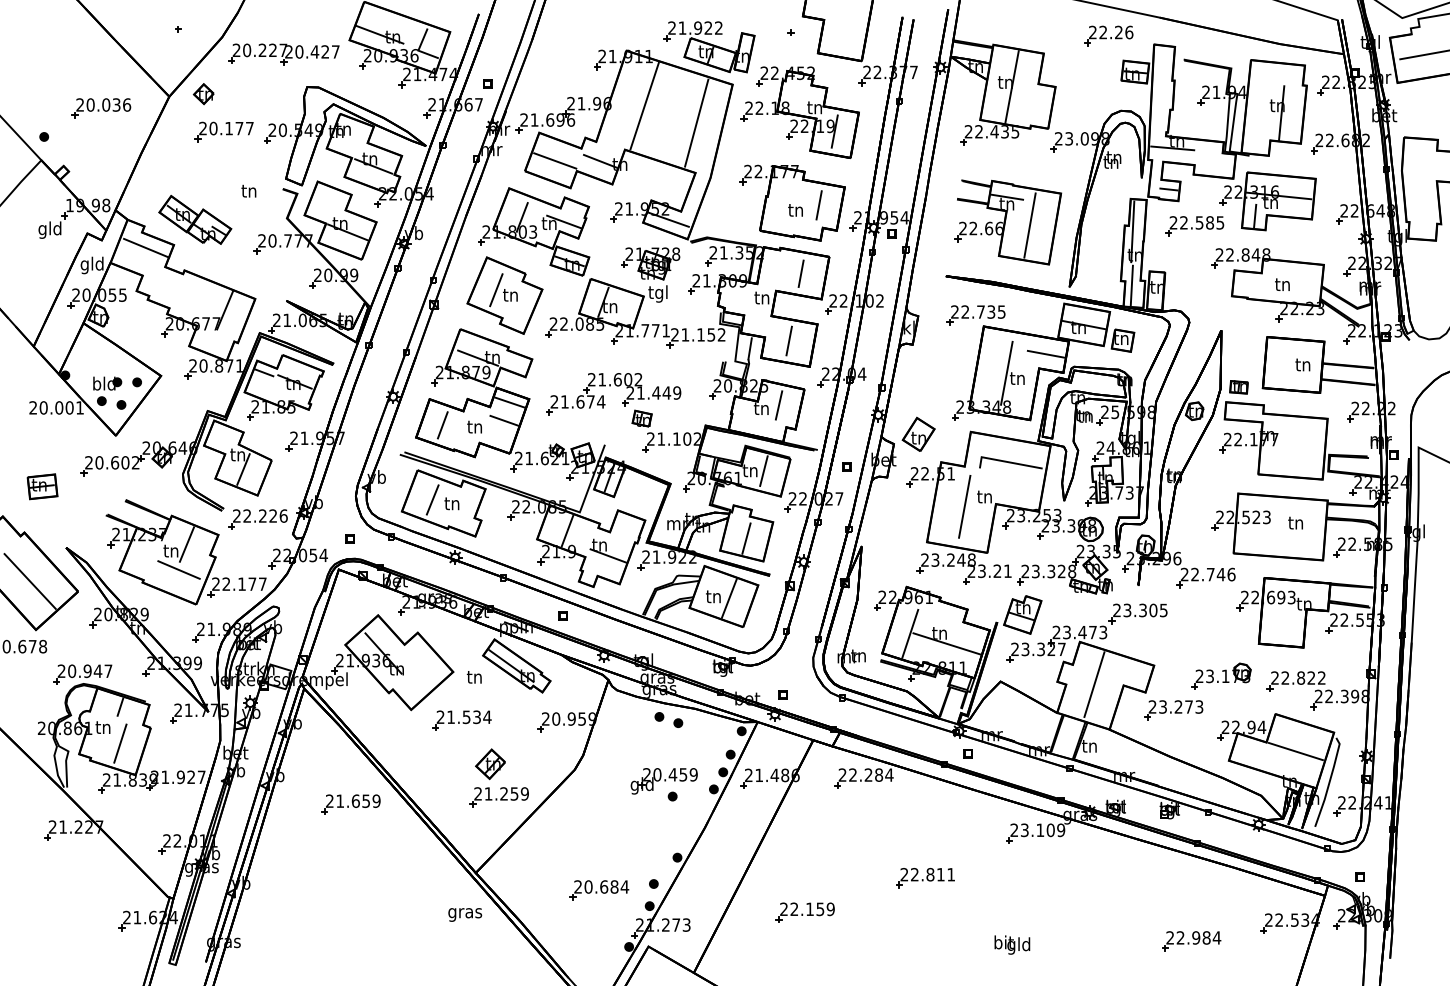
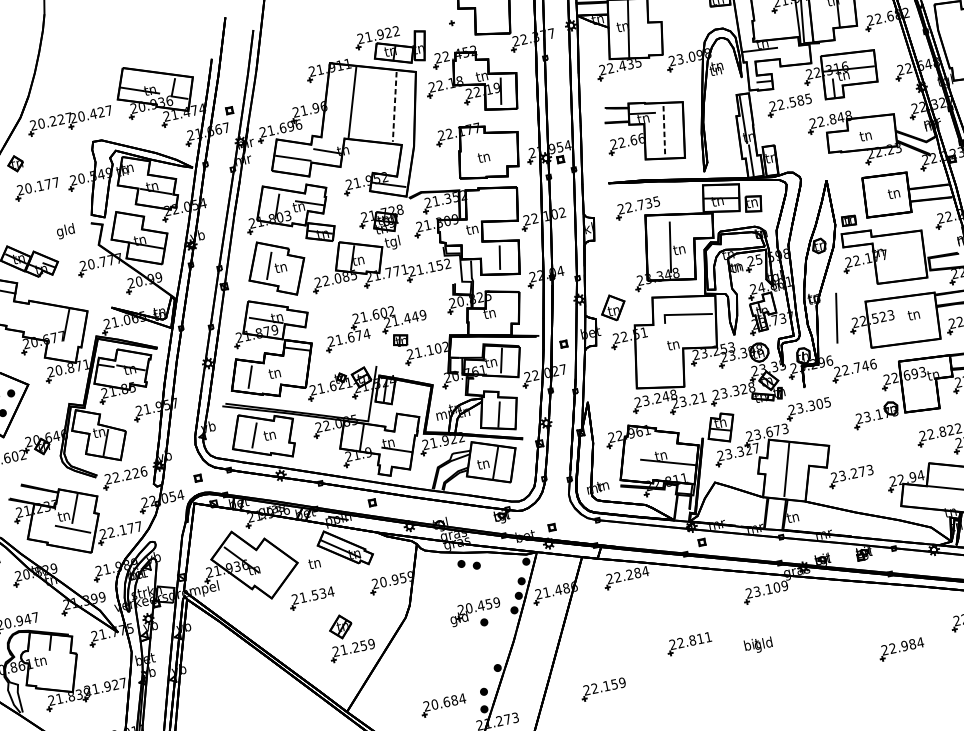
line: (696, 123) -> (394, 107), solid -> dashed
text: (248, 192) -> (65, 231), tn -> gld
line: (818, 205) -> (500, 150), removed
line: (1030, 225) -> (664, 131), solid -> dashed
line: (800, 273) -> (497, 204), removed
line: (1045, 353) -> (696, 226), removed
line: (778, 405) -> (502, 308), removed
line: (503, 420) -> (295, 363), removed
line: (964, 506) -> (836, 318), moved
text: (1082, 632) -> (769, 432), 23.473 -> 23.673
line: (910, 633) -> (638, 460), removed
part: (1221, 675) -> (875, 414), moved
line: (120, 743) -> (56, 670), removed
part: (350, 804) -> (240, 679), removed
text: (1012, 944) -> (758, 644), moved

